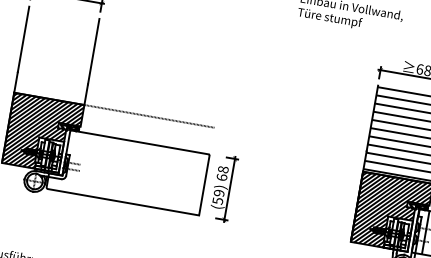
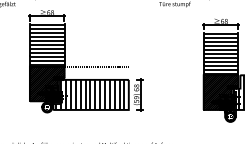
hatch: (55, 53) -> (46, 44), added
hatch: (127, 170) -> (90, 94), added

